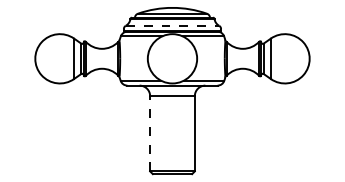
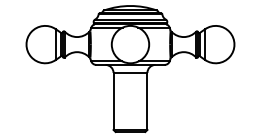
line: (172, 25) -> (130, 19), dashed -> solid
line: (150, 133) -> (113, 101), dashed -> solid

